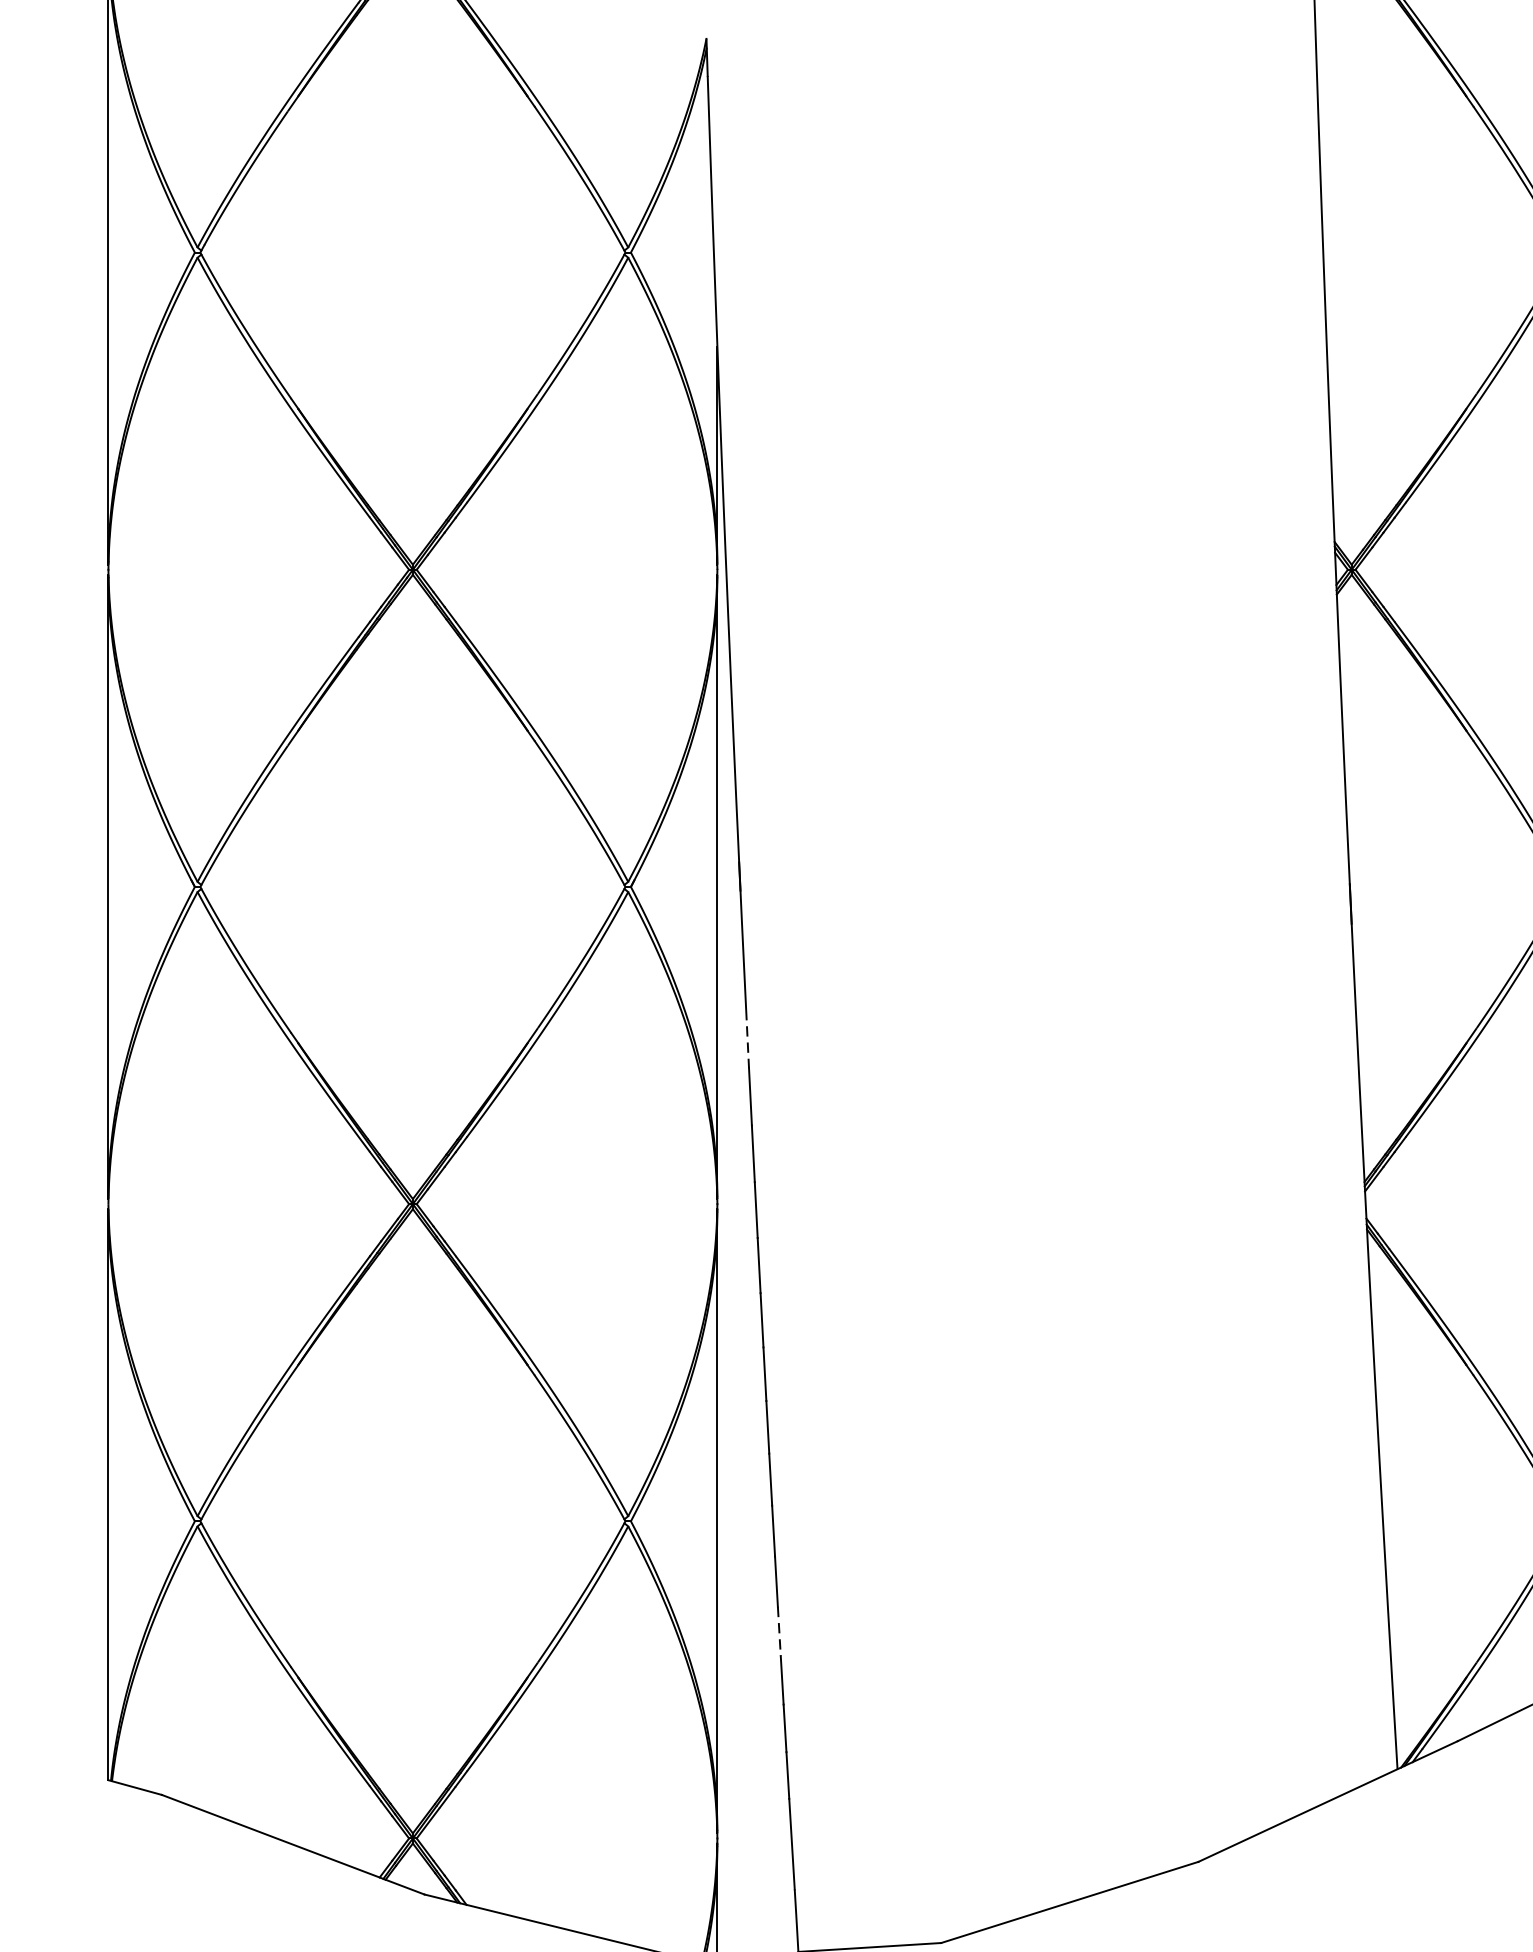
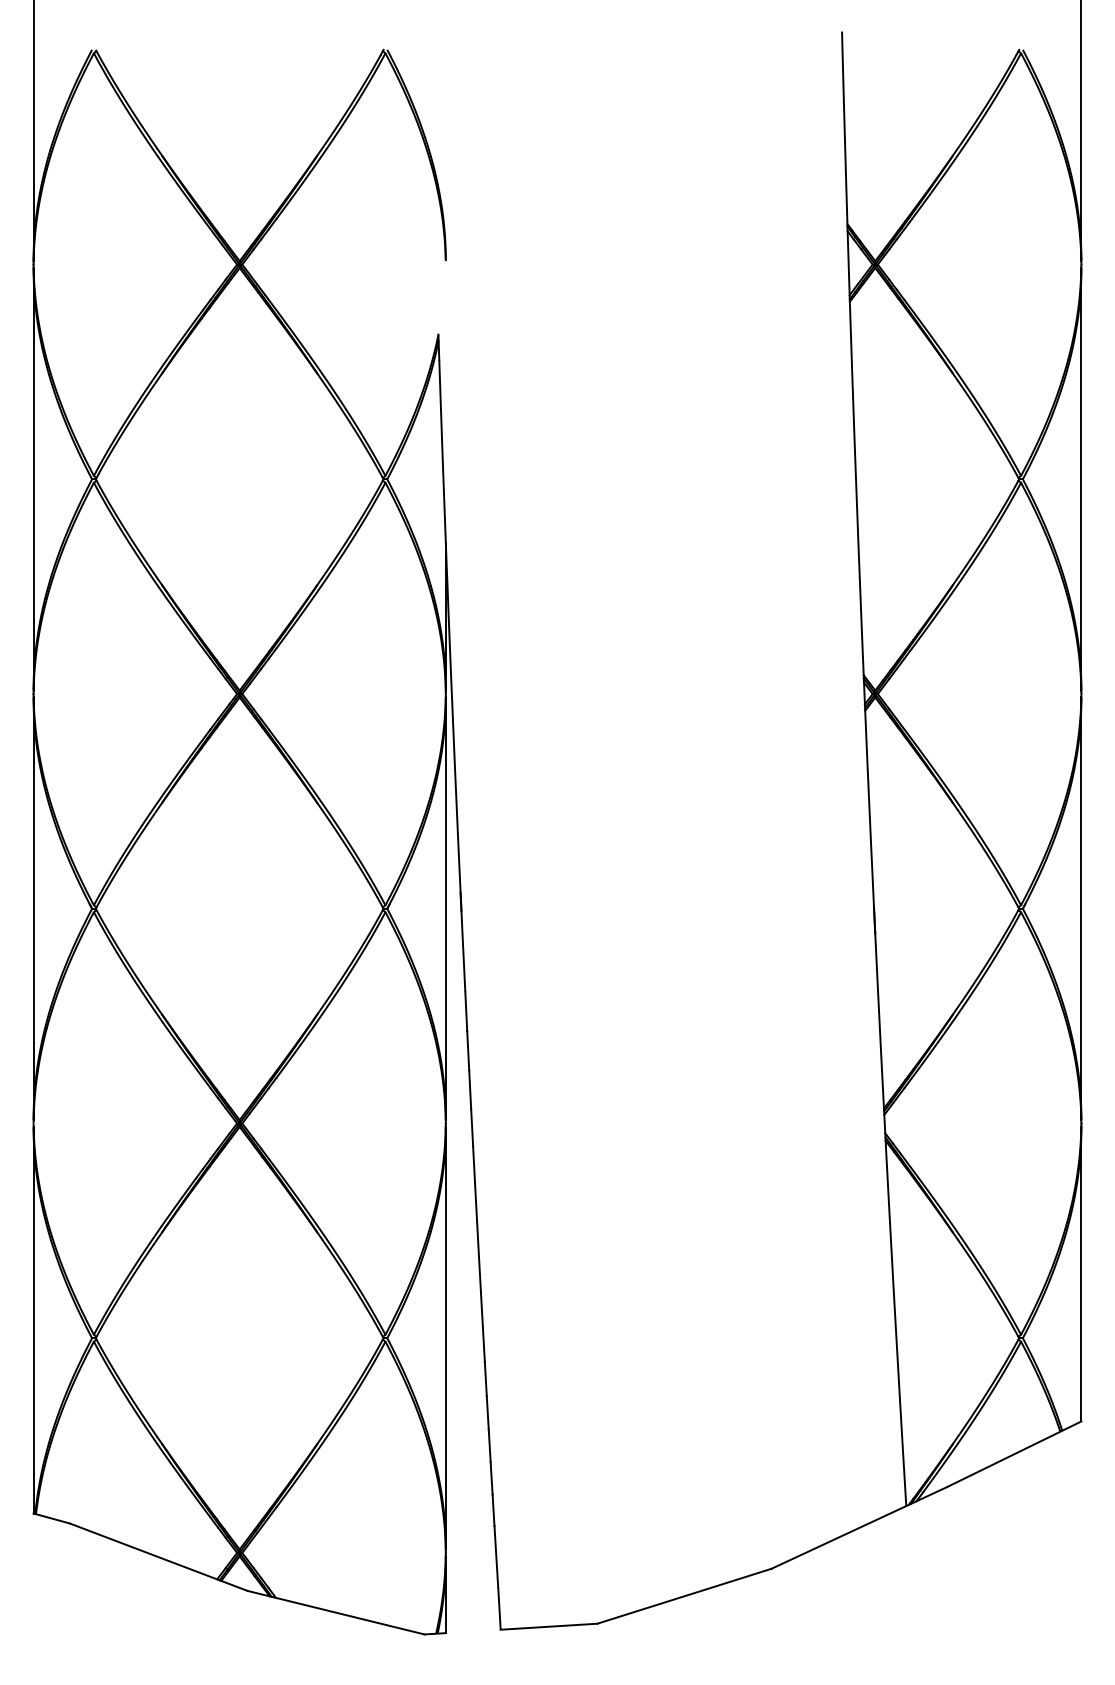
line: (747, 1038) -> (466, 1011), dashed -> solid
line: (778, 1631) -> (487, 1412), dashed -> solid

